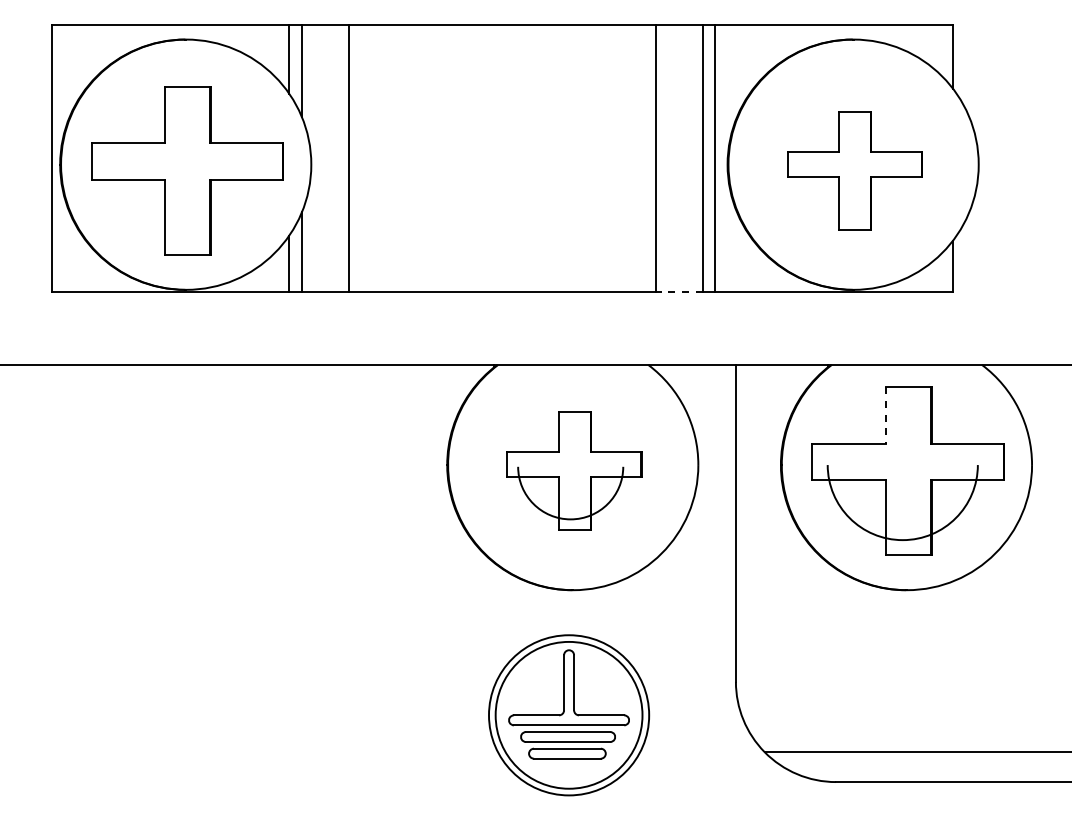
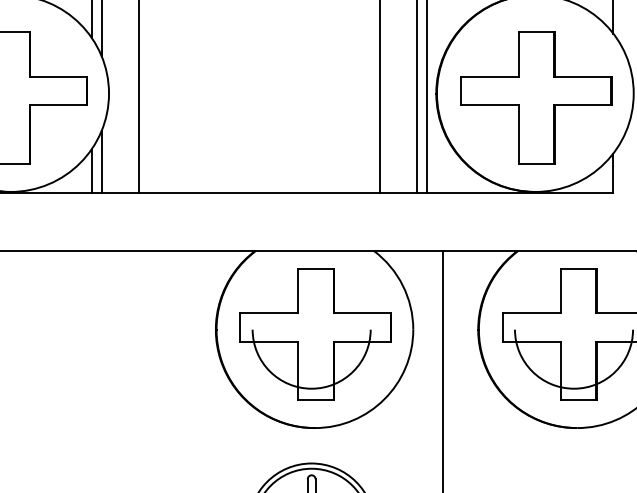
part: (854, 170) -> (536, 98), size x1.43
line: (678, 291) -> (397, 193), dashed -> solid
line: (885, 416) -> (560, 291), dashed -> solid
part: (574, 470) -> (315, 333), size x1.43

